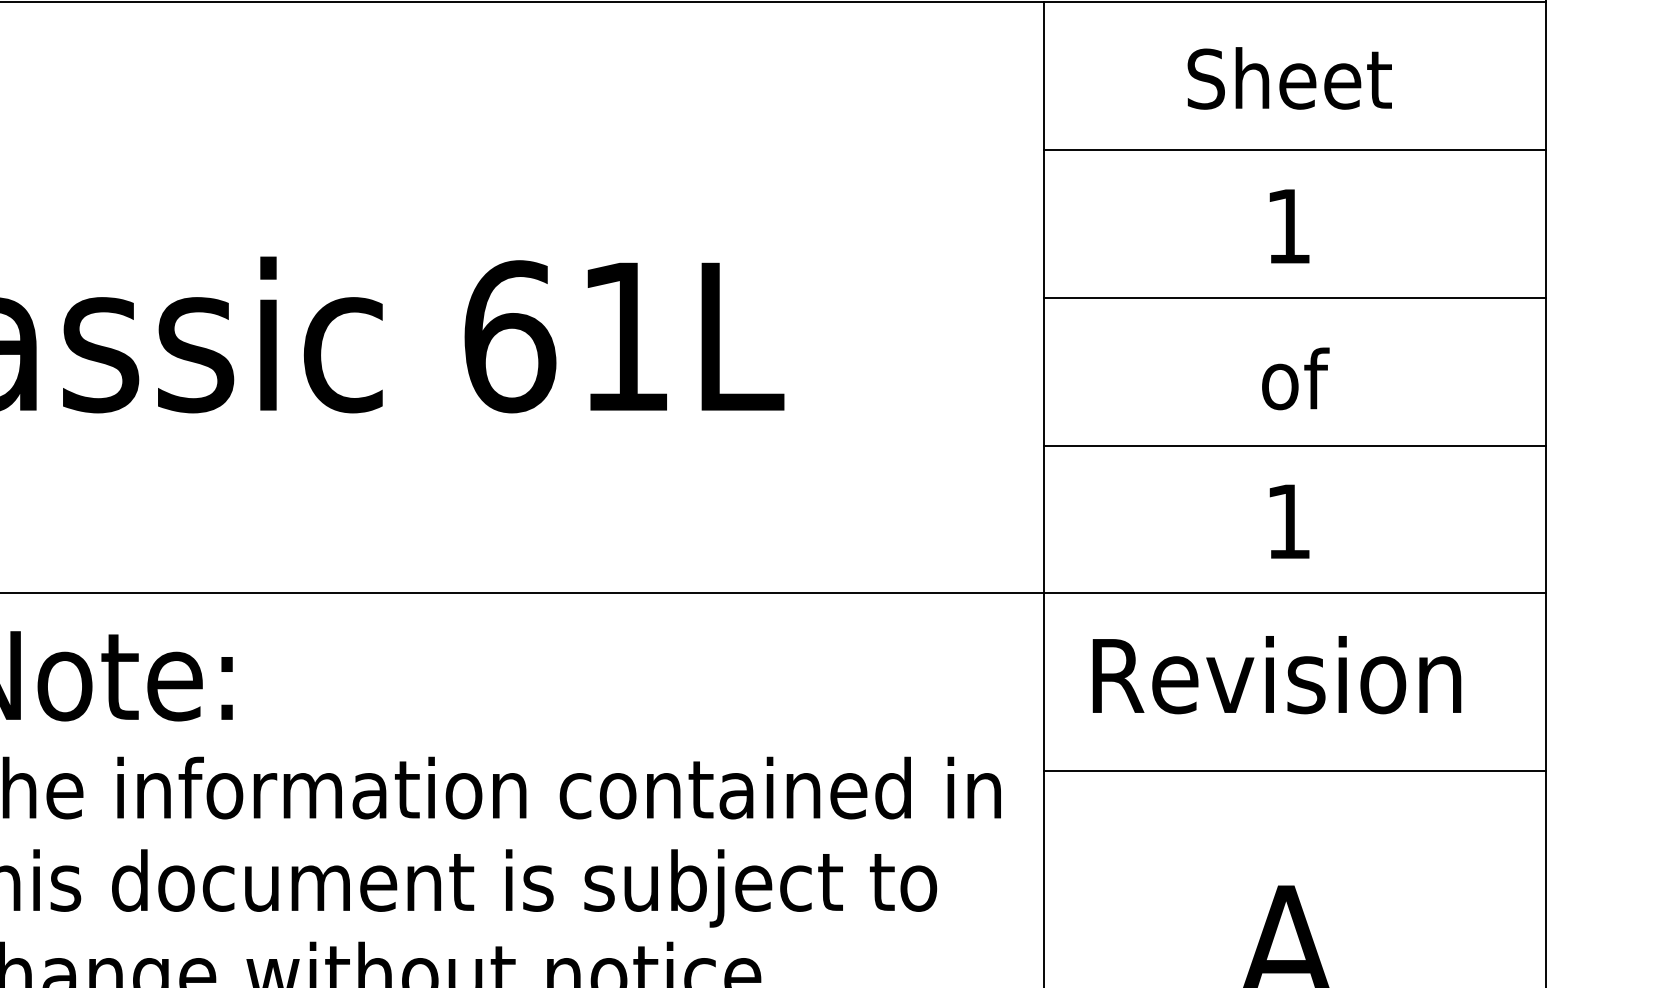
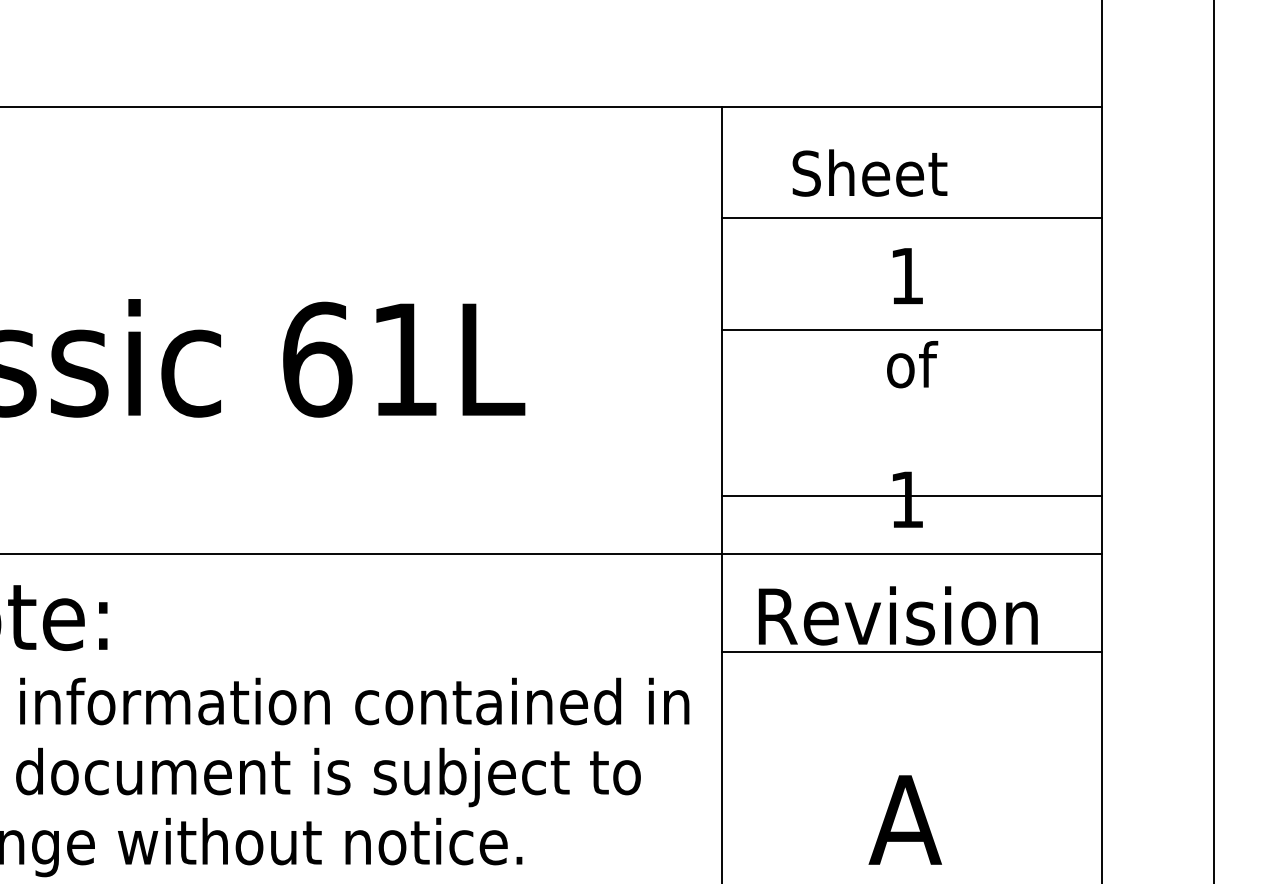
text: (1289, 77) -> (869, 172), moved
text: (1295, 378) -> (912, 364), moved
line: (1294, 446) -> (911, 496), moved
line: (1294, 770) -> (911, 652), moved

